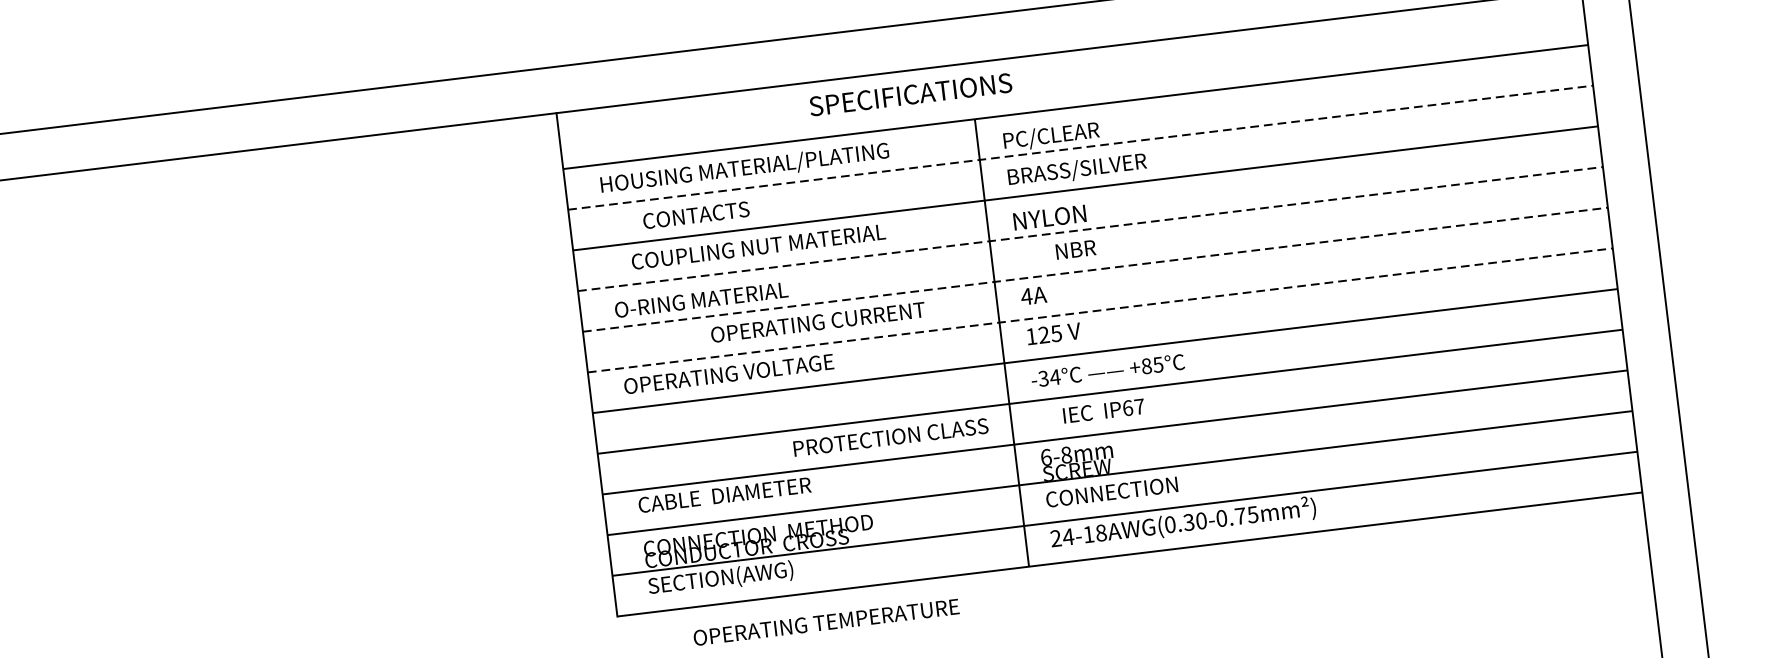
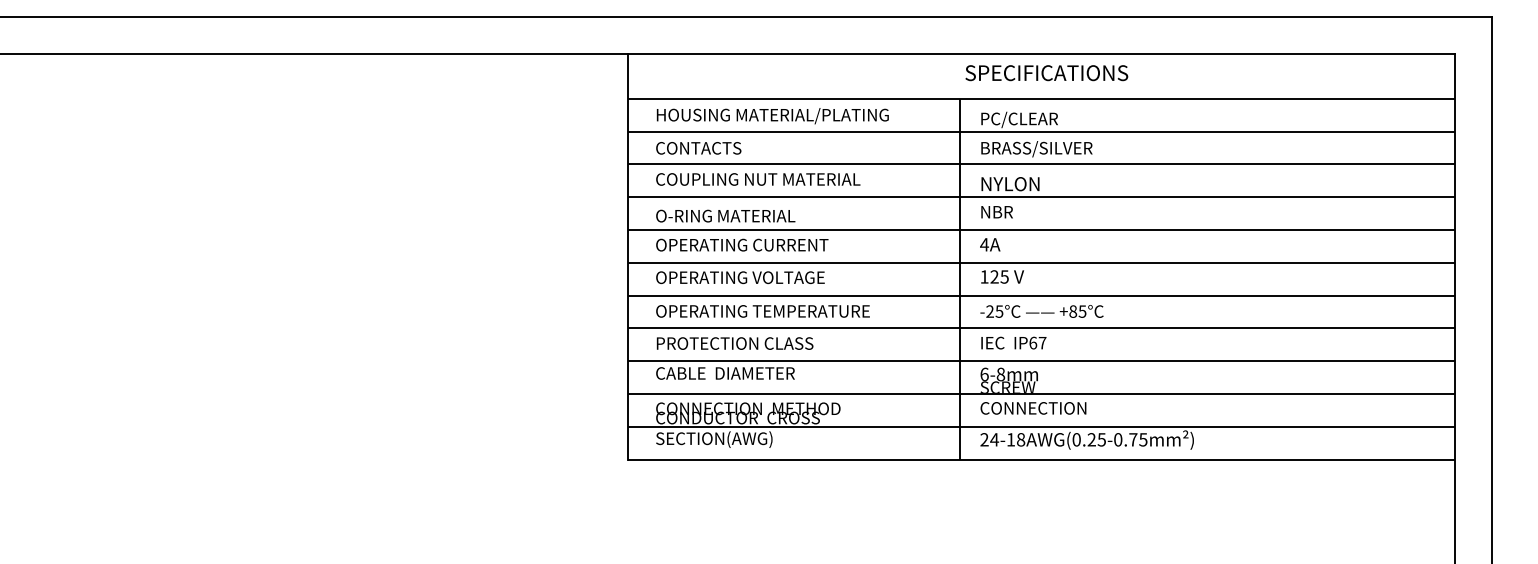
text: (910, 95) -> (1046, 73), moved
line: (1081, 147) -> (1042, 131), dashed -> solid
text: (695, 215) -> (698, 148), moved
line: (1091, 229) -> (1042, 197), dashed -> solid
text: (758, 246) -> (758, 179), moved
text: (1075, 250) -> (996, 212), moved
line: (1096, 269) -> (1042, 229), dashed -> solid
line: (1101, 309) -> (1042, 262), dashed -> solid
text: (818, 321) -> (742, 244), moved
text: (1049, 377) -> (994, 311), -34°C -> -25°C
text: (1103, 410) -> (1013, 342), moved
text: (890, 437) -> (734, 343), moved
text: (1194, 521) -> (1096, 439), 24-18AWG(0.30-0.75mm²) -> 24-18AWG(0.25-0.75mm²)
text: (825, 622) -> (762, 311), moved

